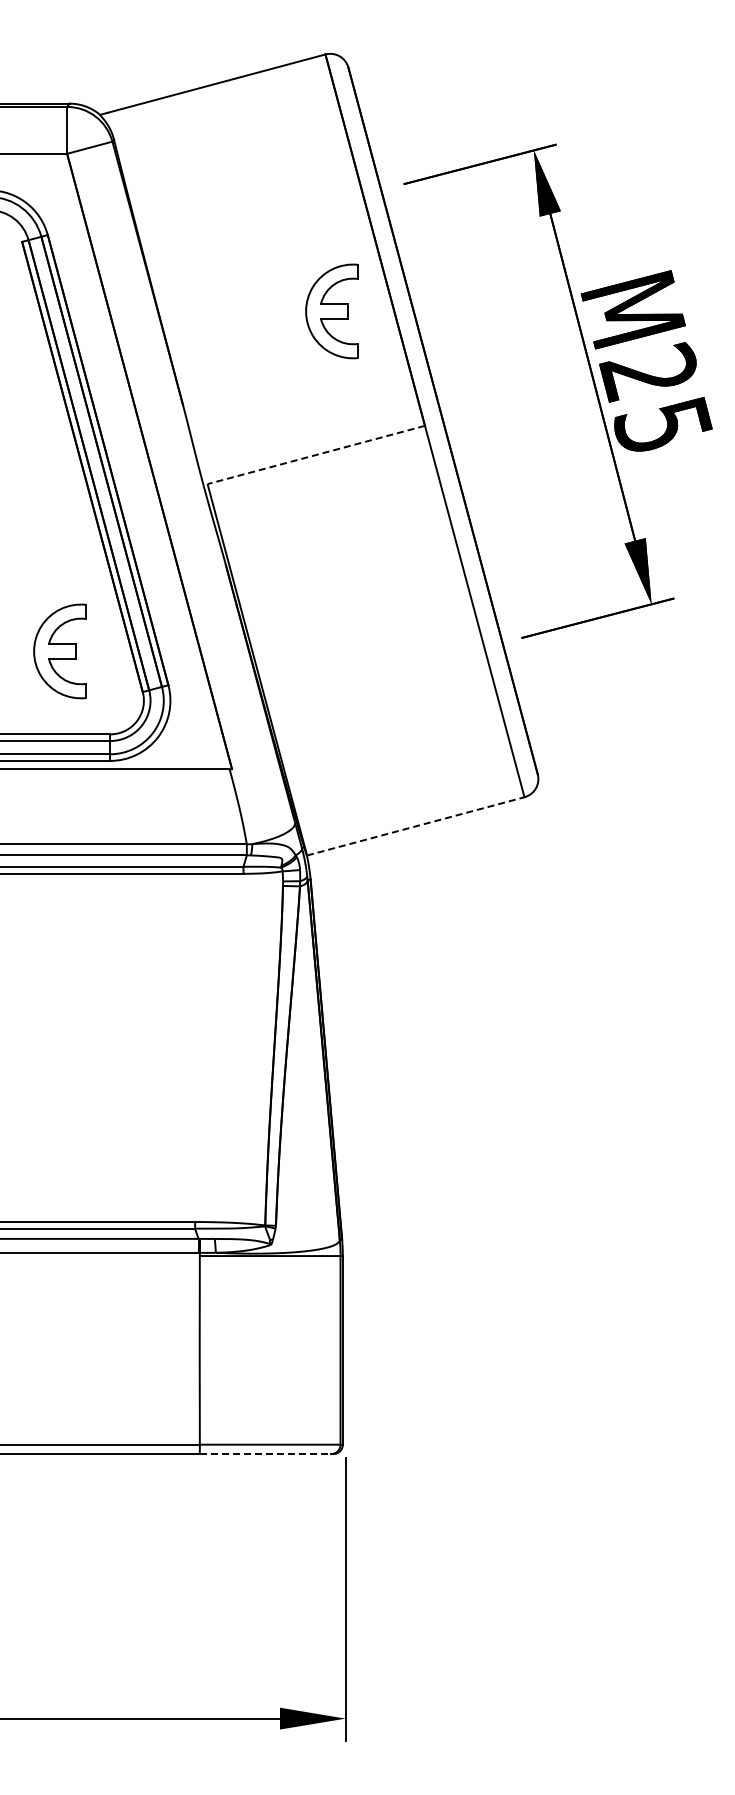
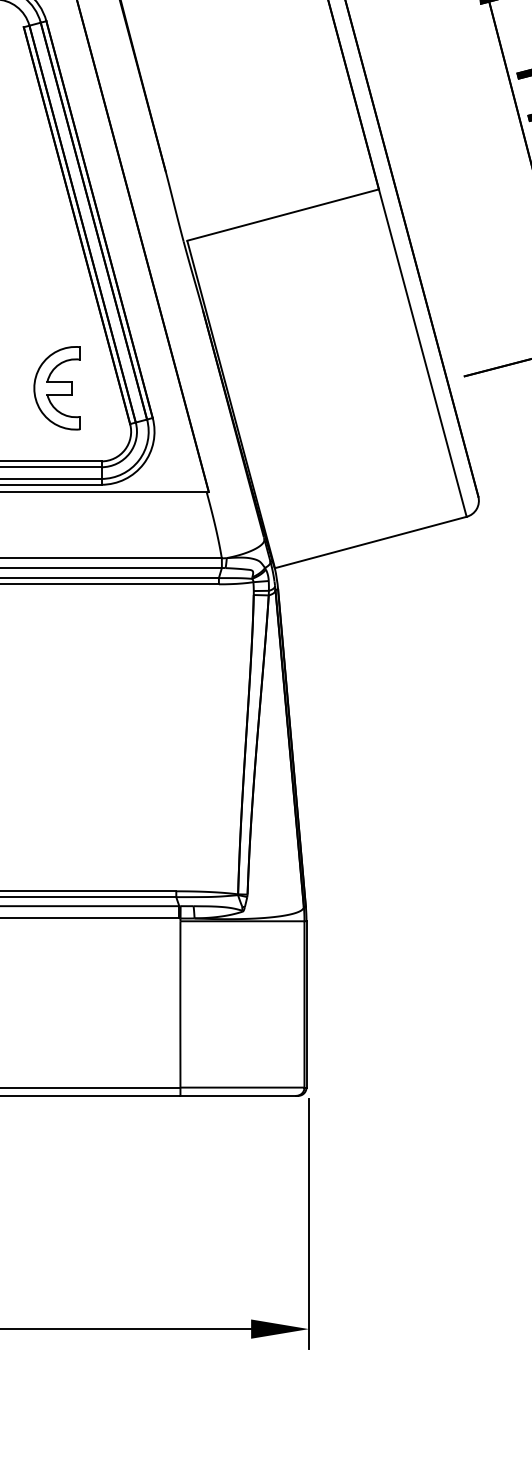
part: (331, 311) -> (296, 88), removed
line: (316, 454) -> (283, 214), dashed -> solid
line: (415, 826) -> (370, 542), dashed -> solid
line: (265, 1454) -> (238, 1096), dashed -> solid

